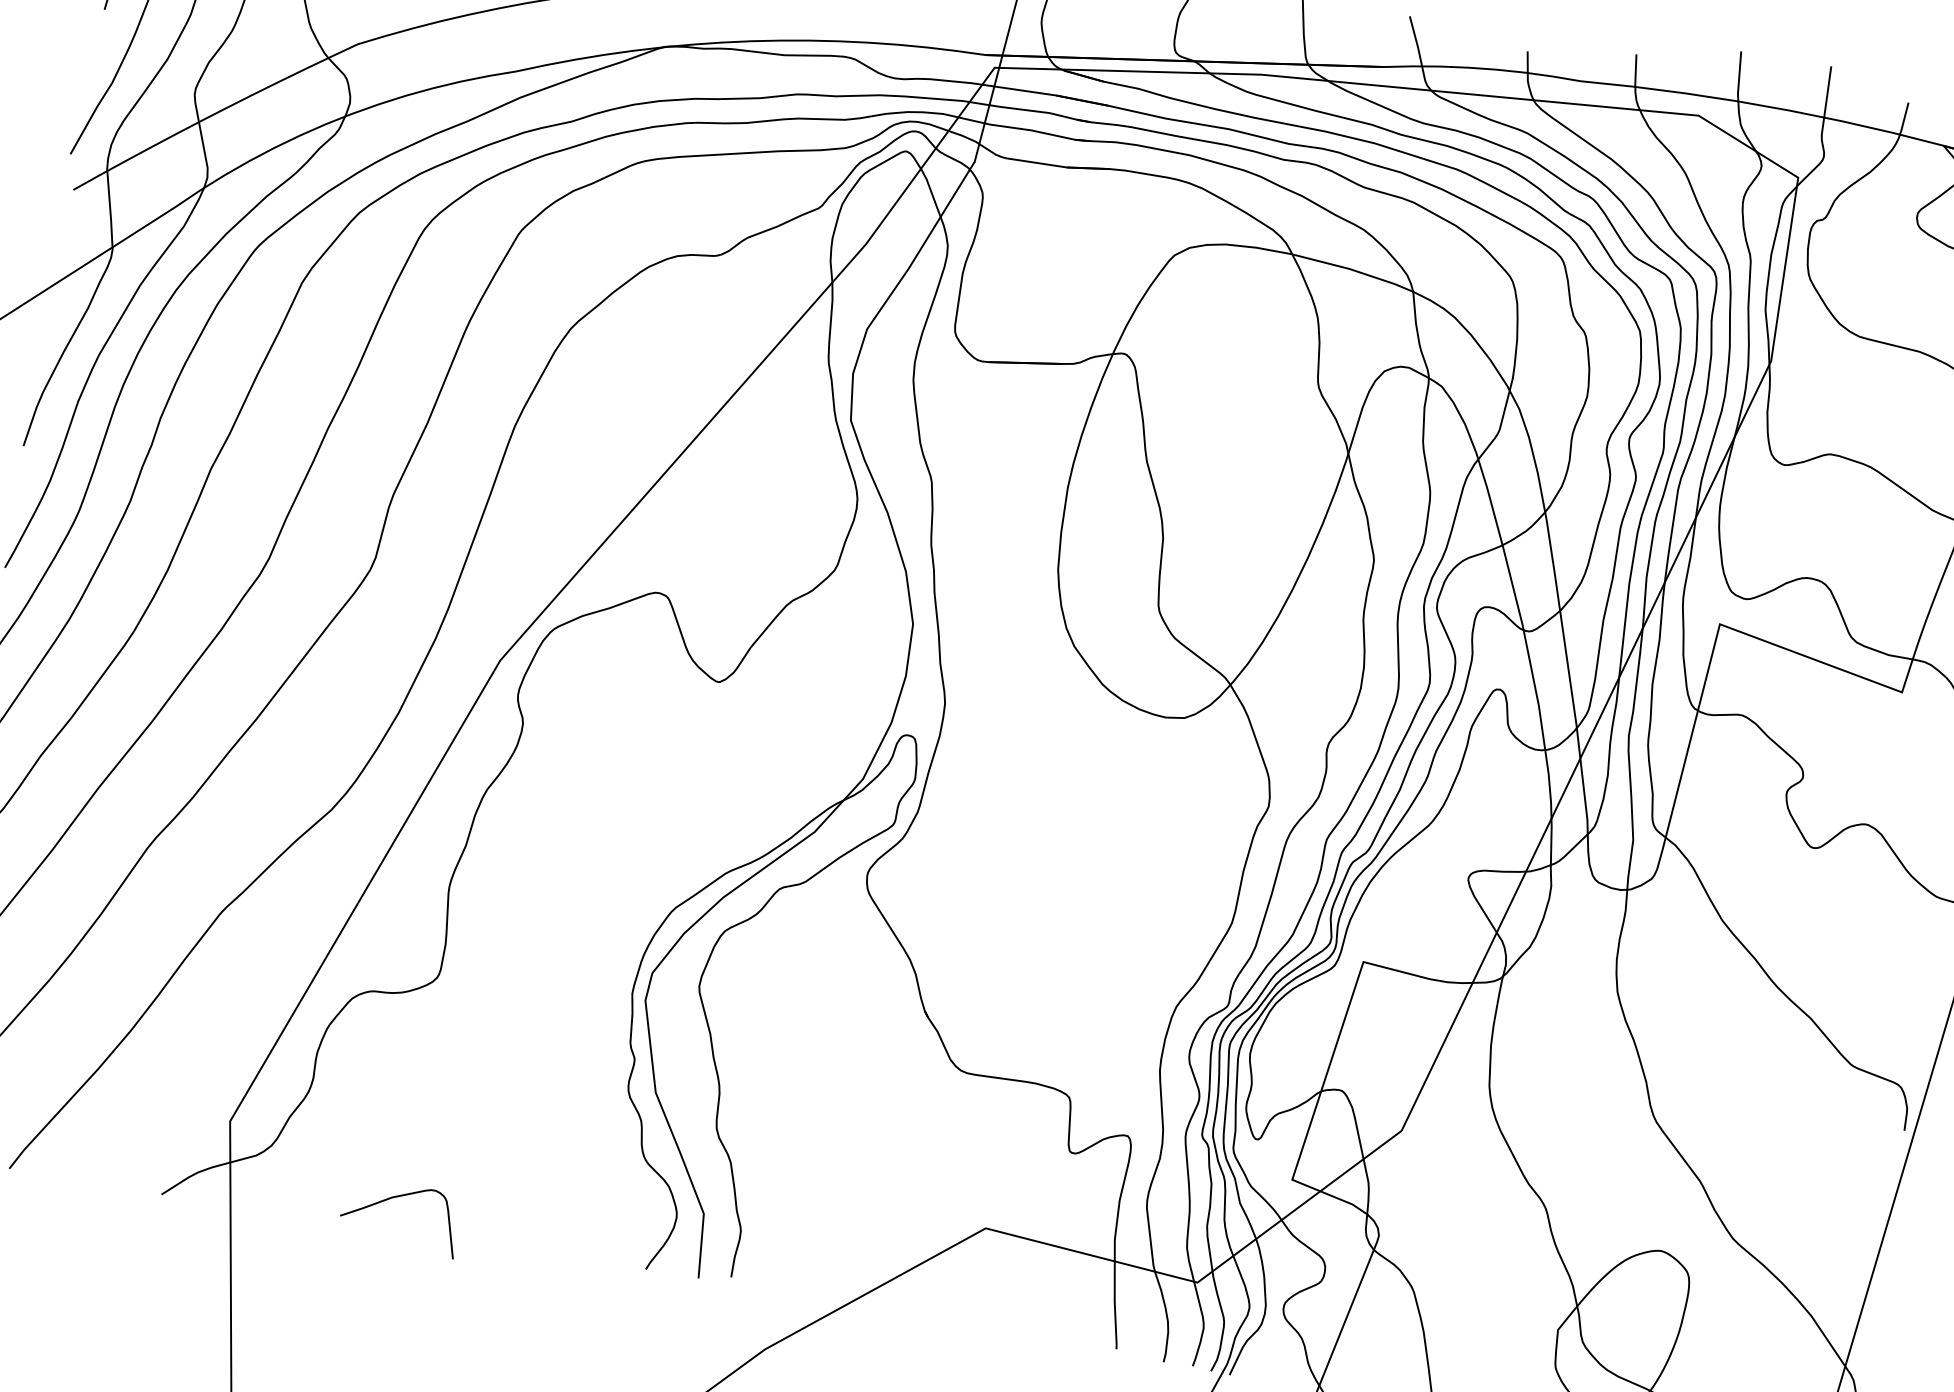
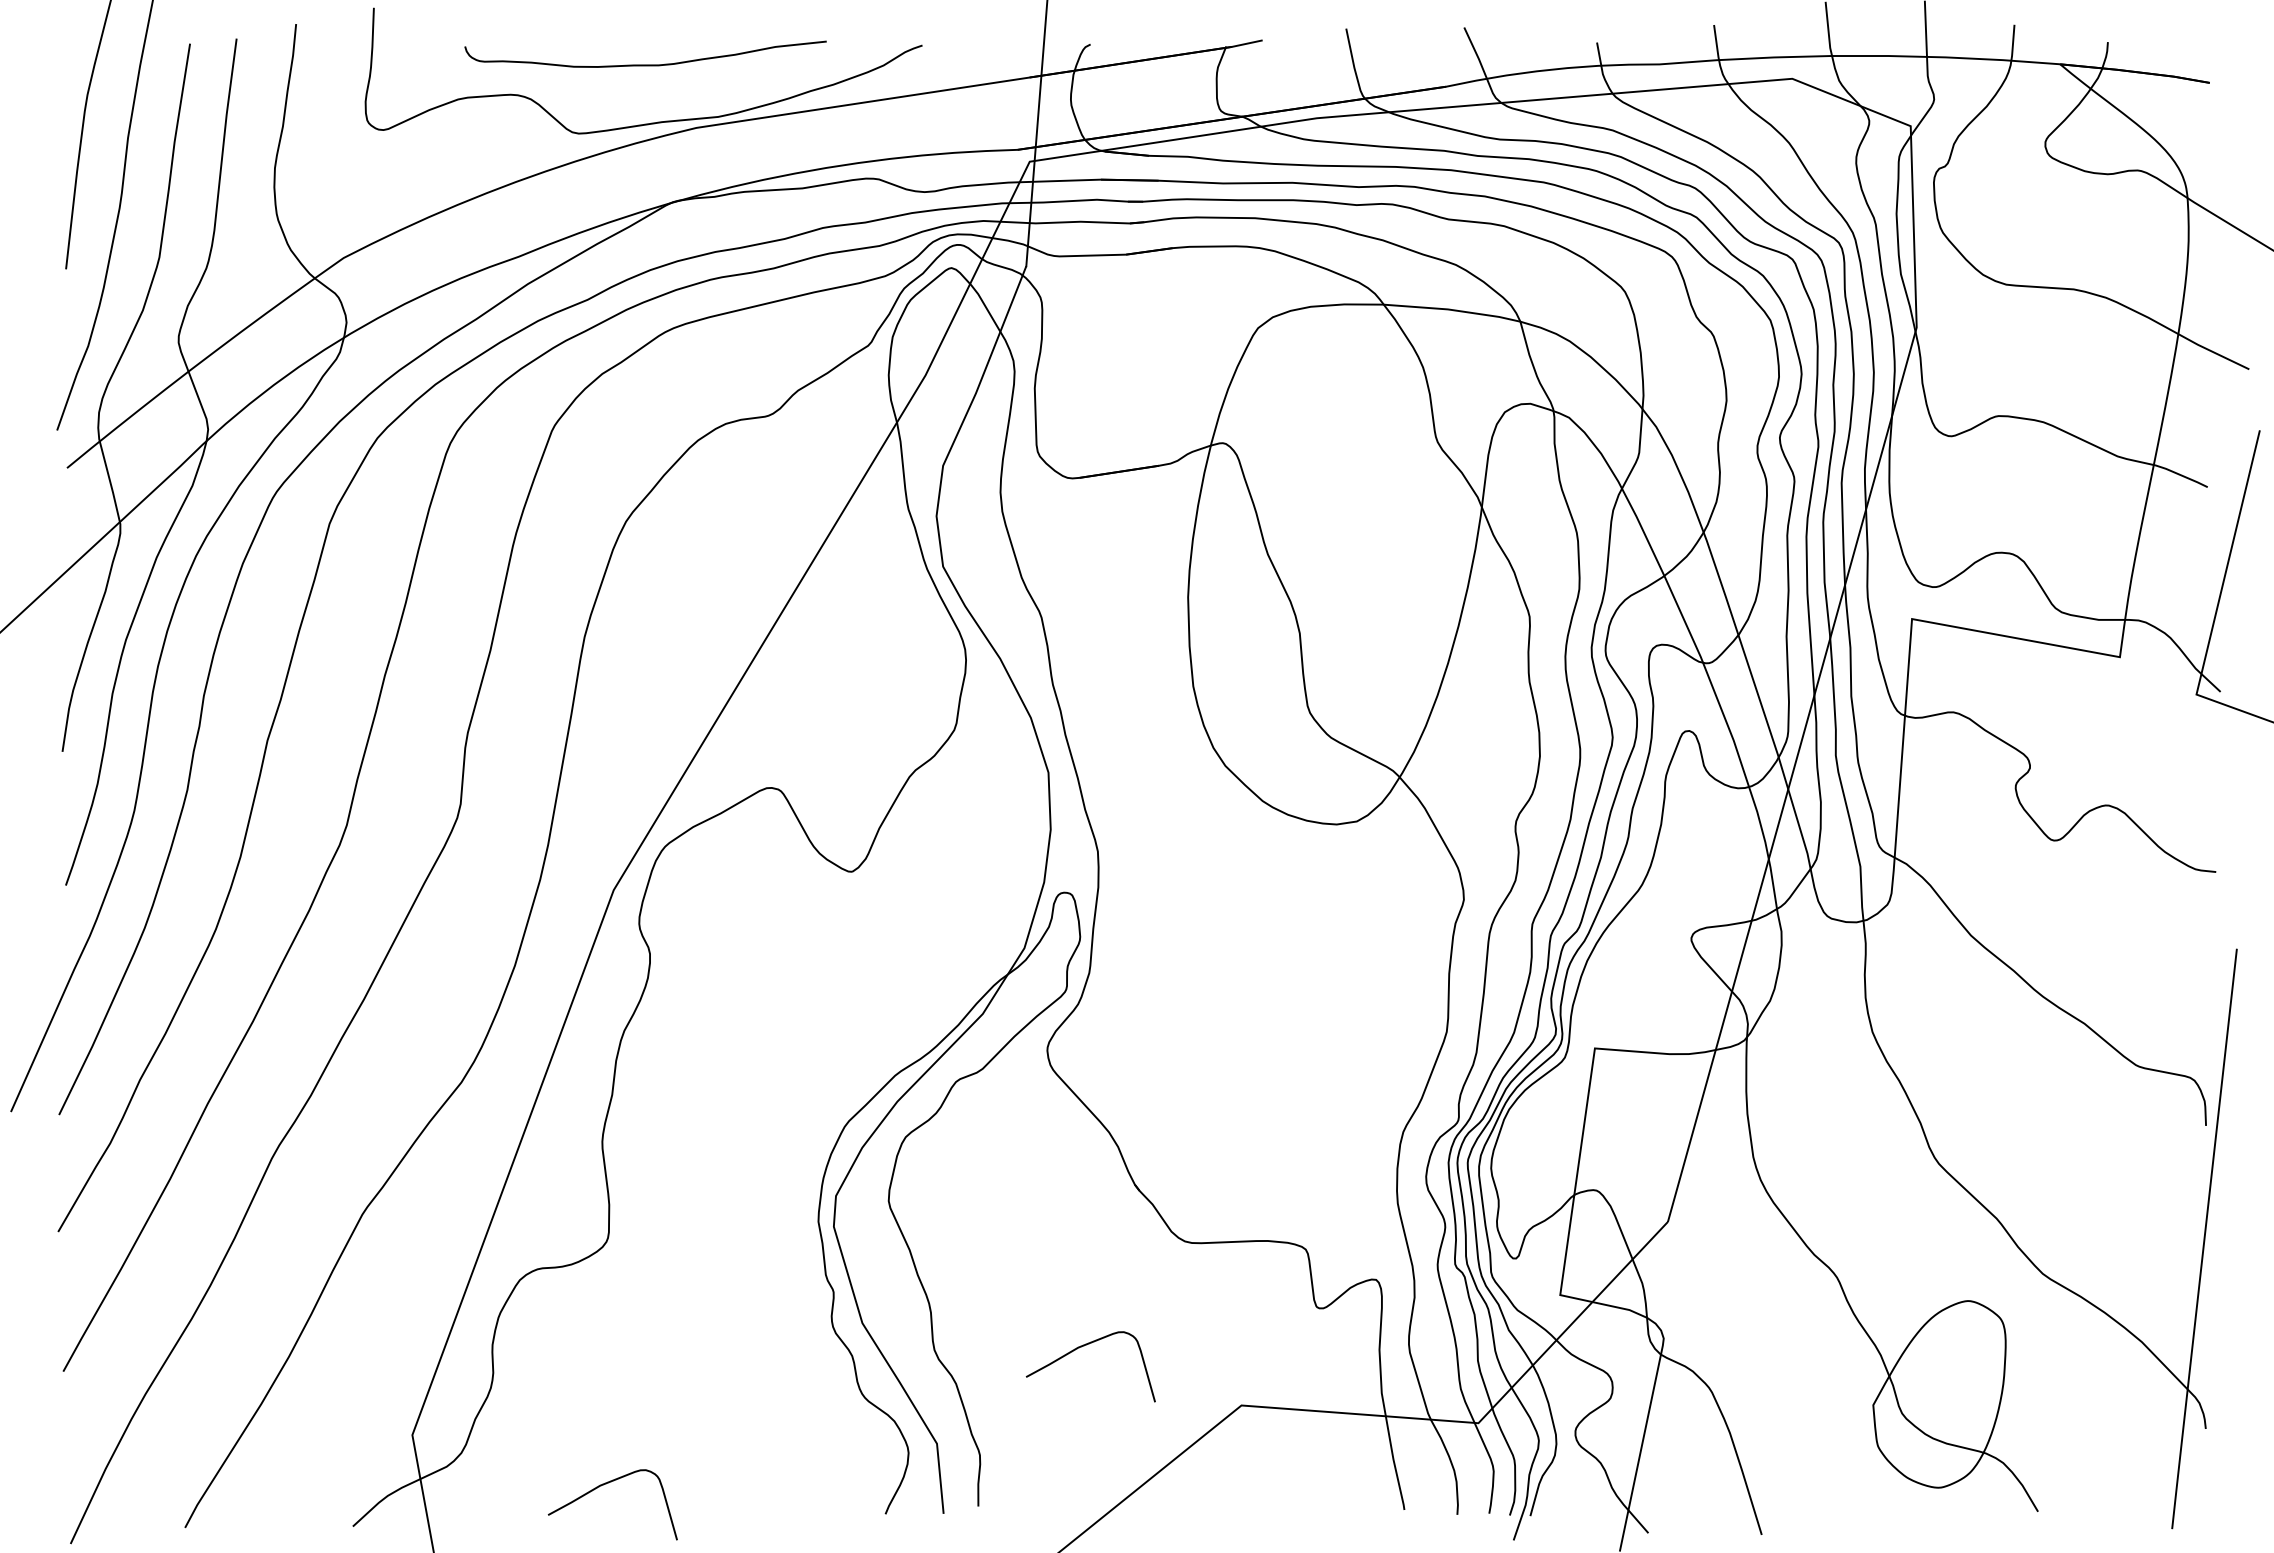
curve: (853, 1149) -> (1084, 1346), added

